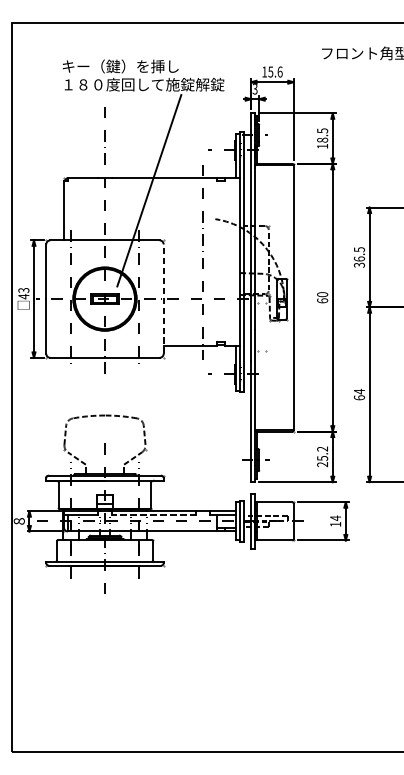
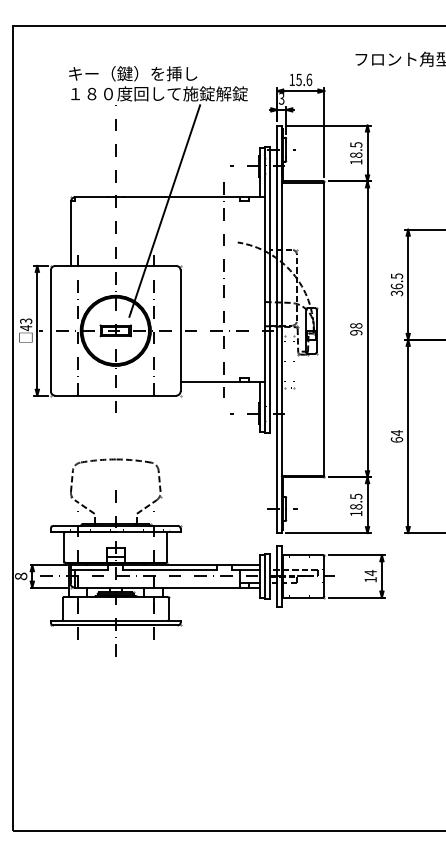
text: (322, 297) -> (356, 329), 60 -> 98
line: (163, 298) -> (180, 330), dashed -> solid
text: (322, 456) -> (356, 504), 25.2 -> 18.5
line: (154, 515) -> (170, 569), dashed -> solid

